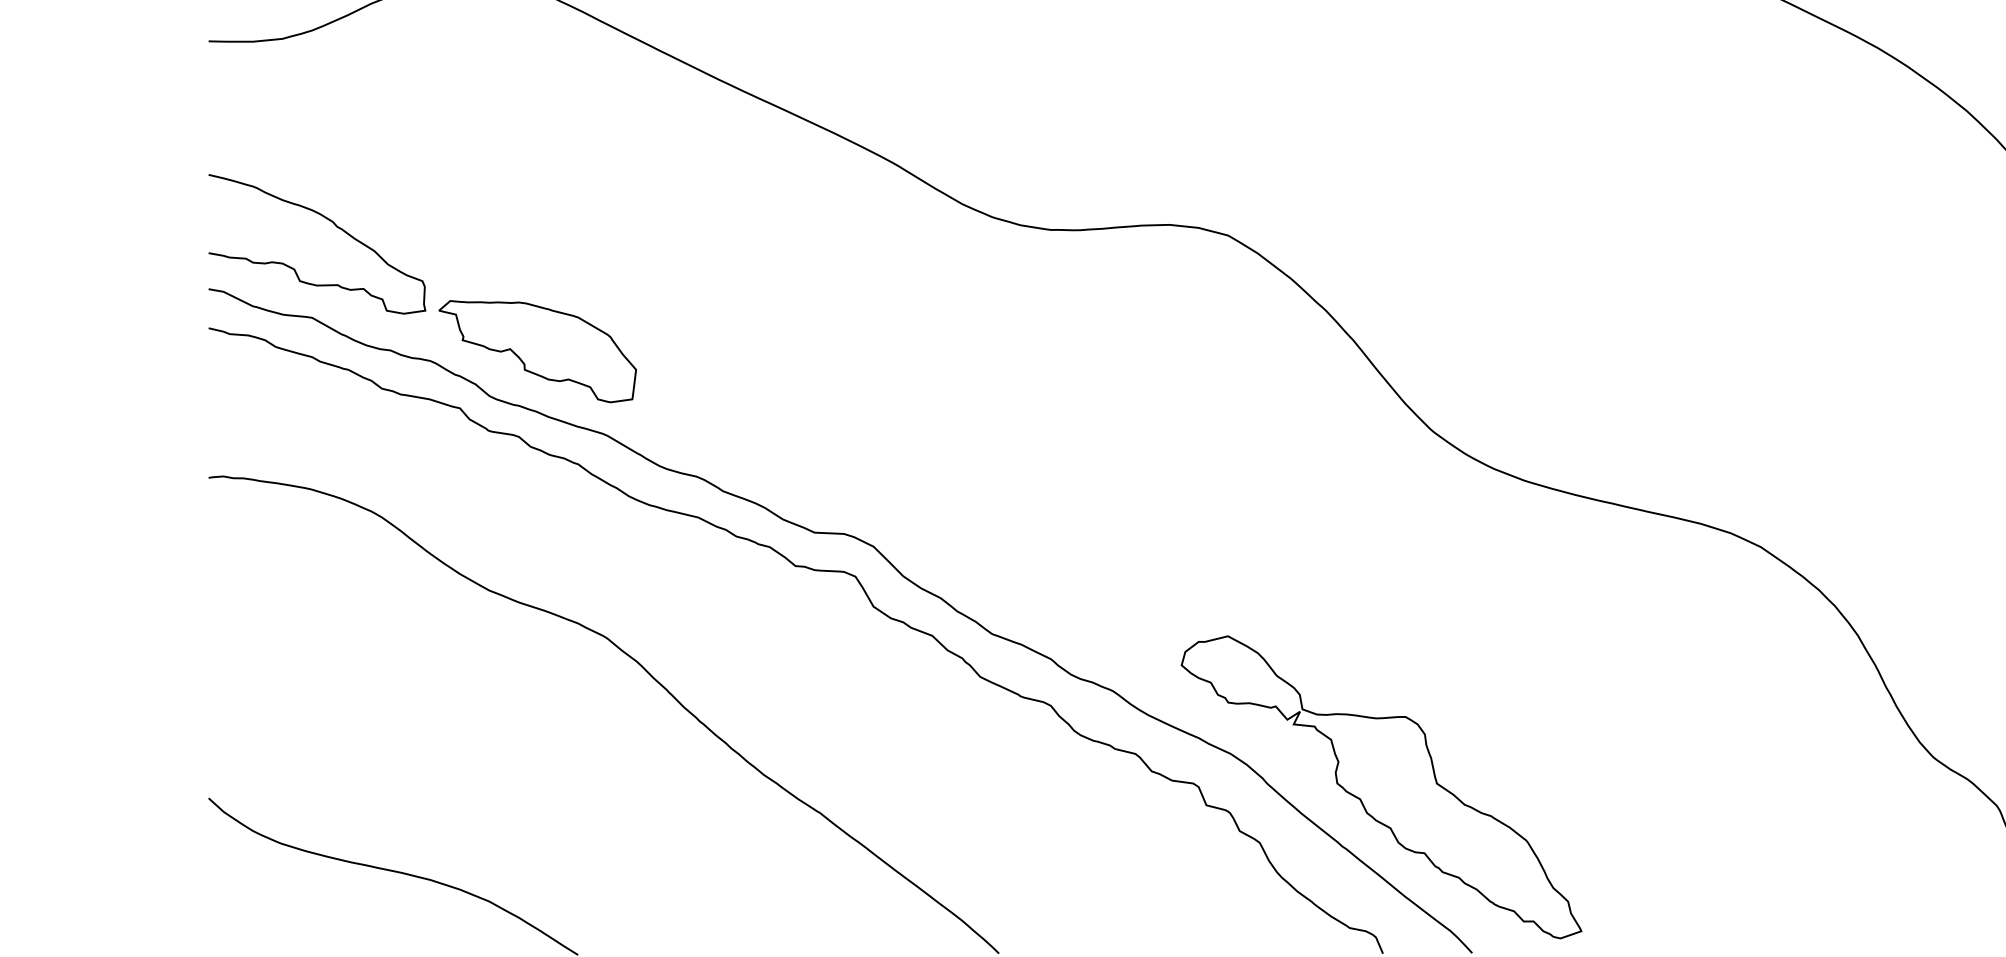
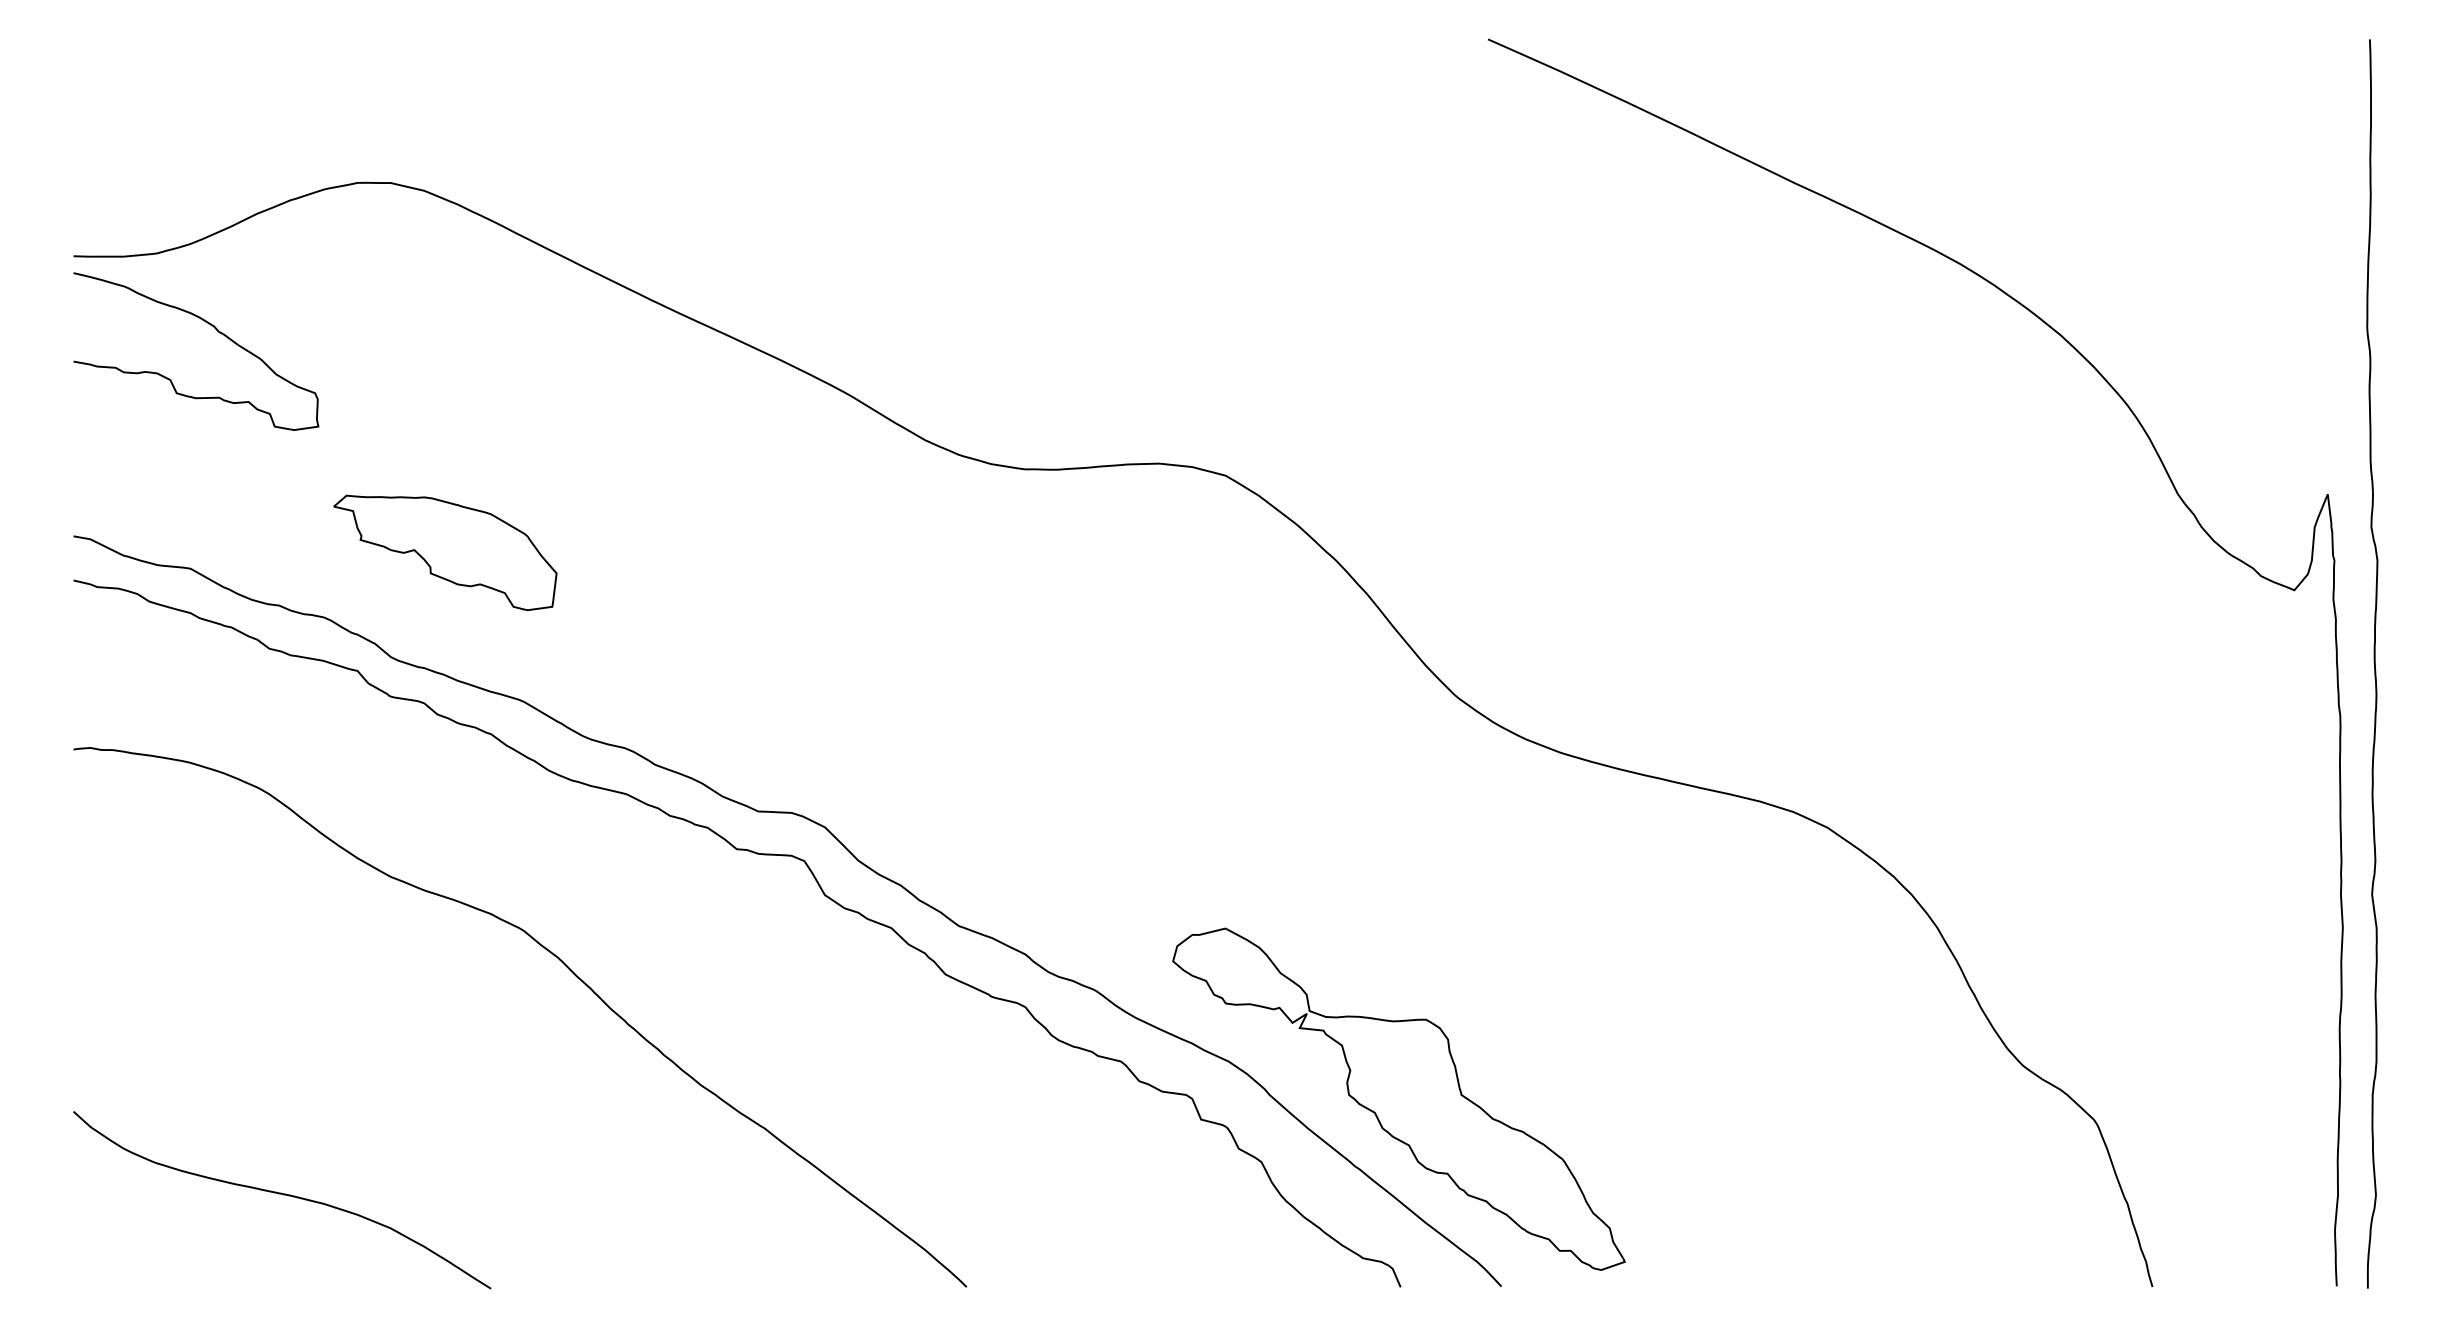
part: (335, 225) -> (216, 330), moved
part: (537, 351) -> (445, 552), moved

